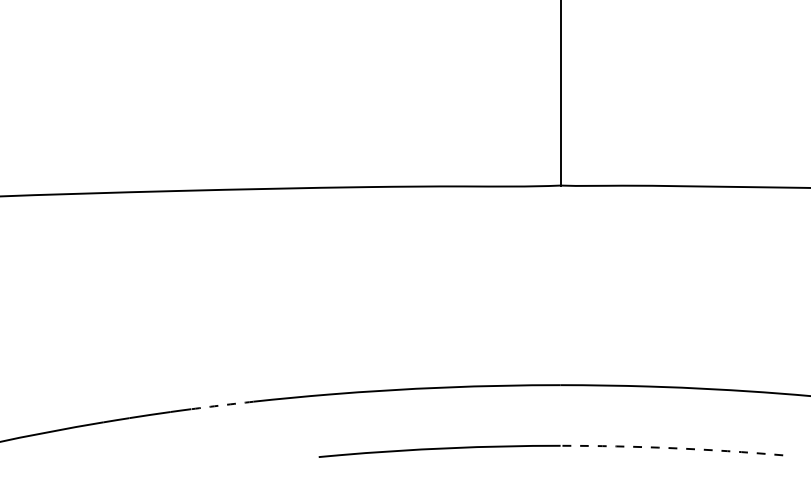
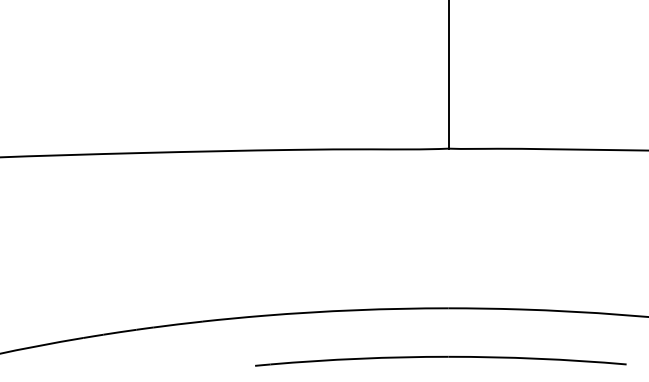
arc: (222, 405) -> (178, 324), dashed -> solid
arc: (671, 448) -> (537, 358), dashed -> solid

